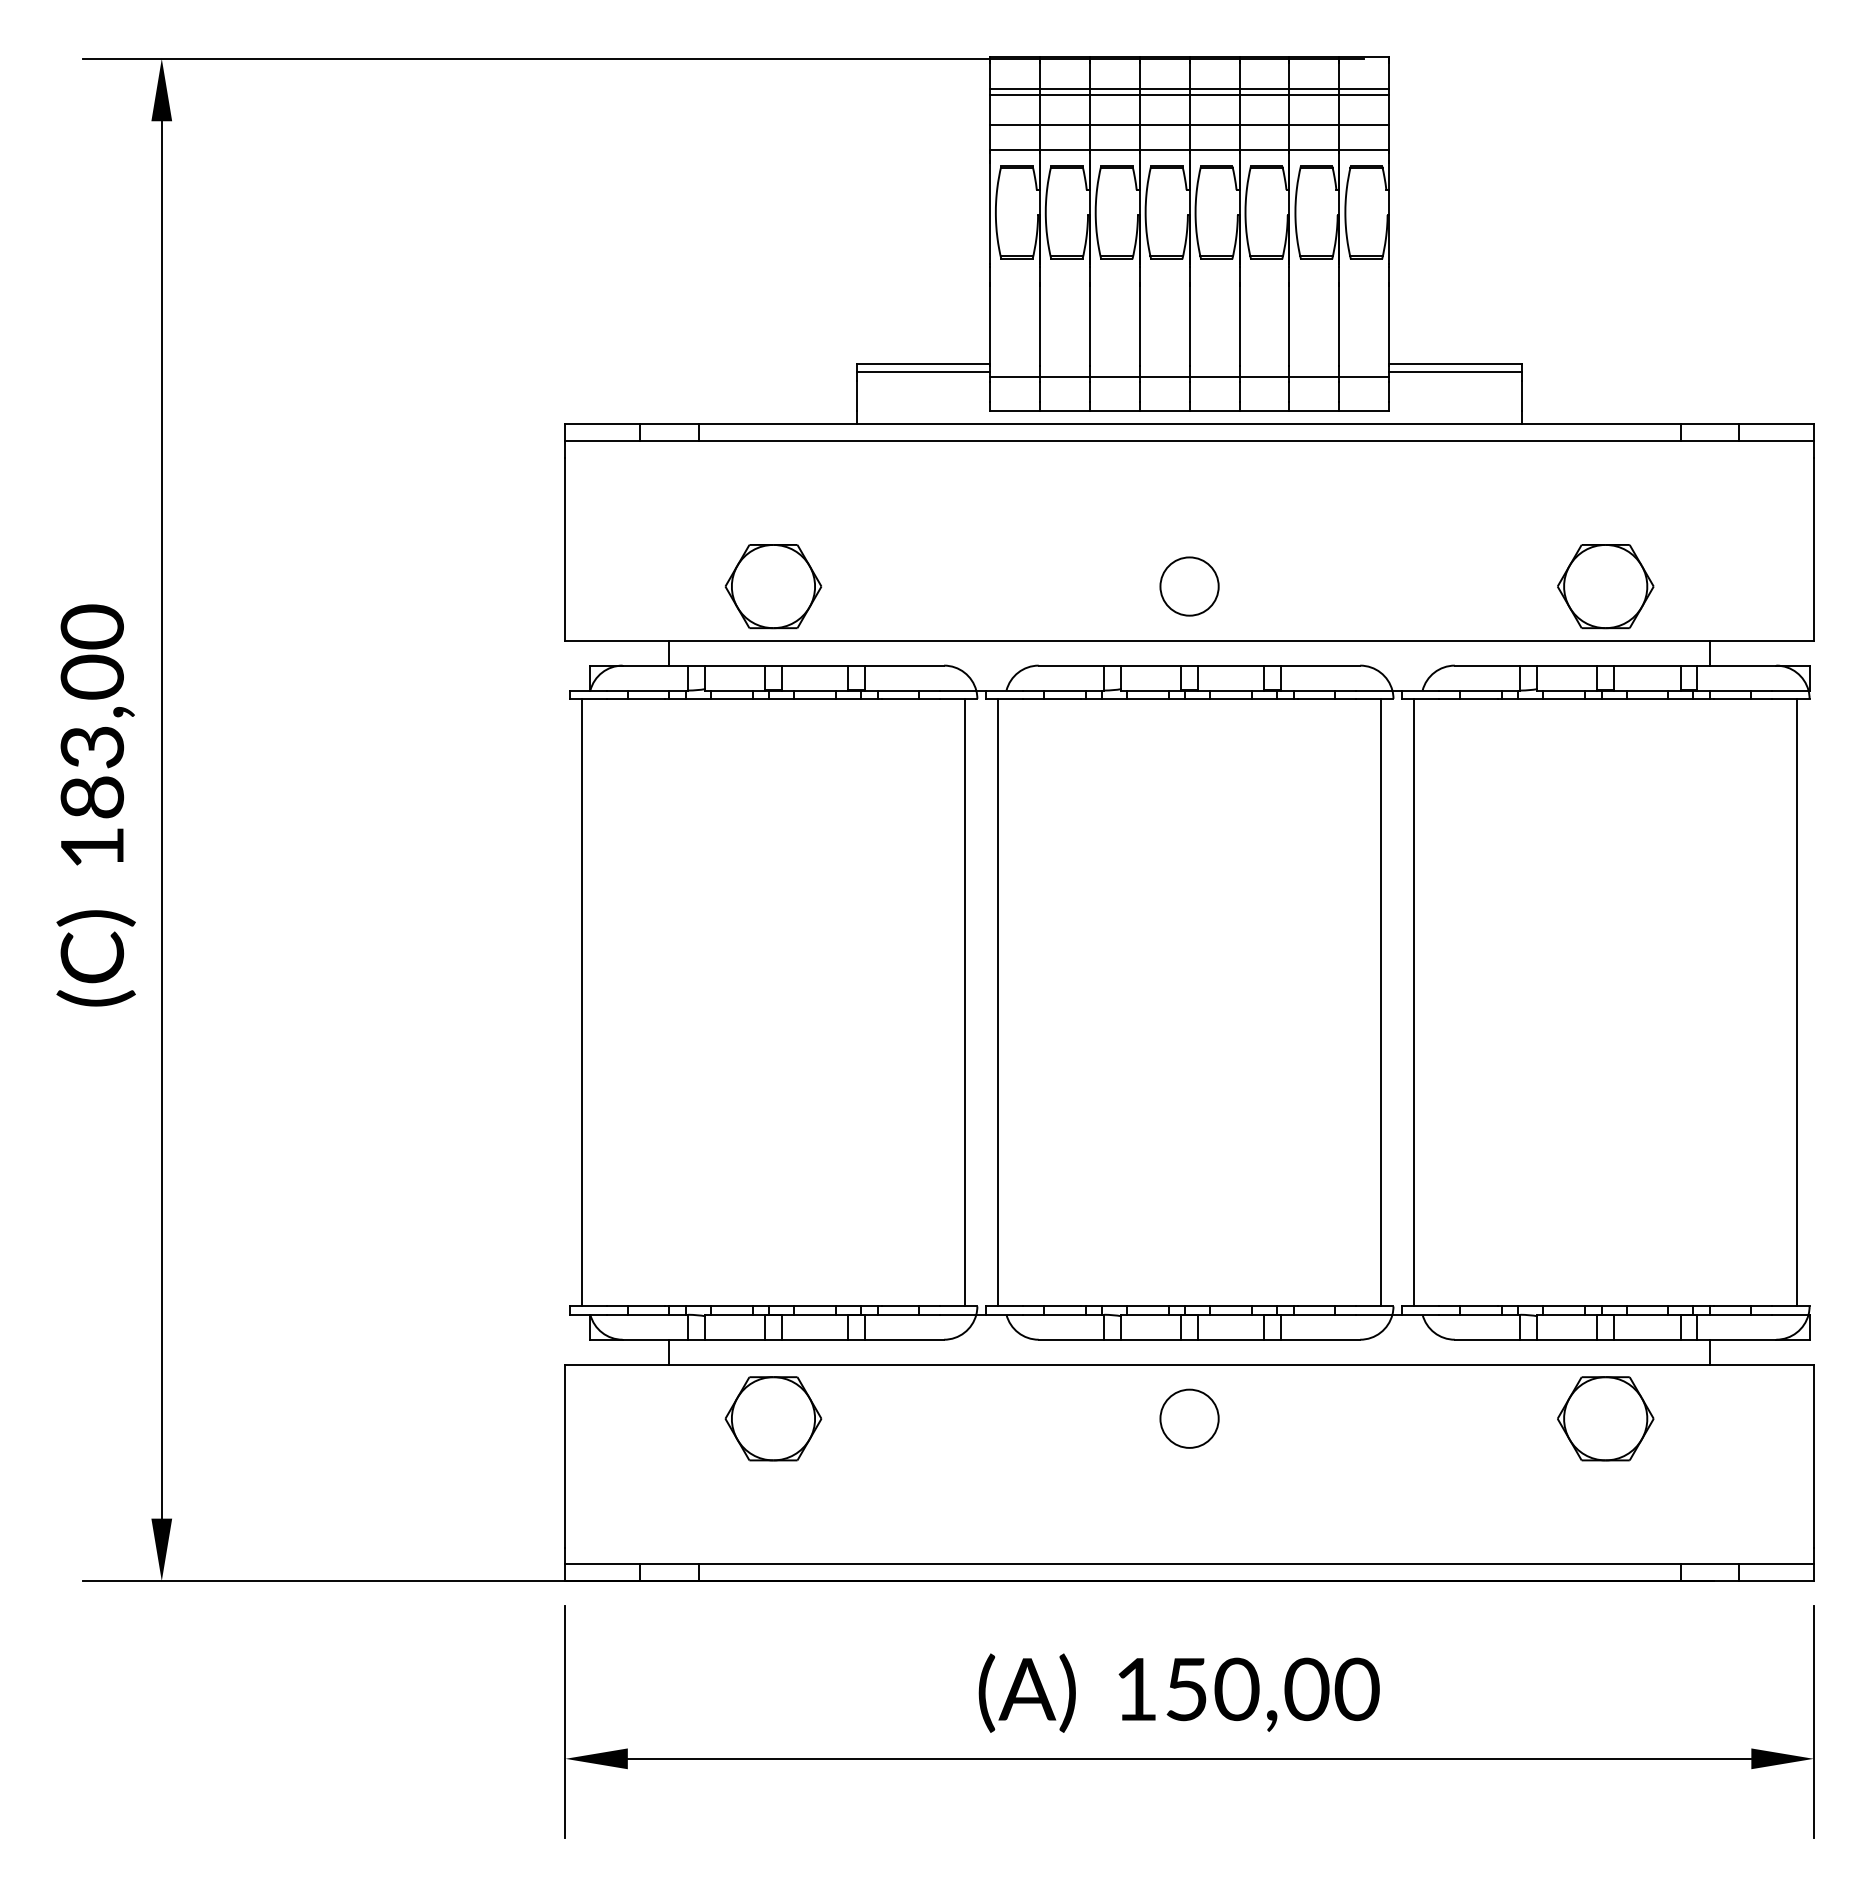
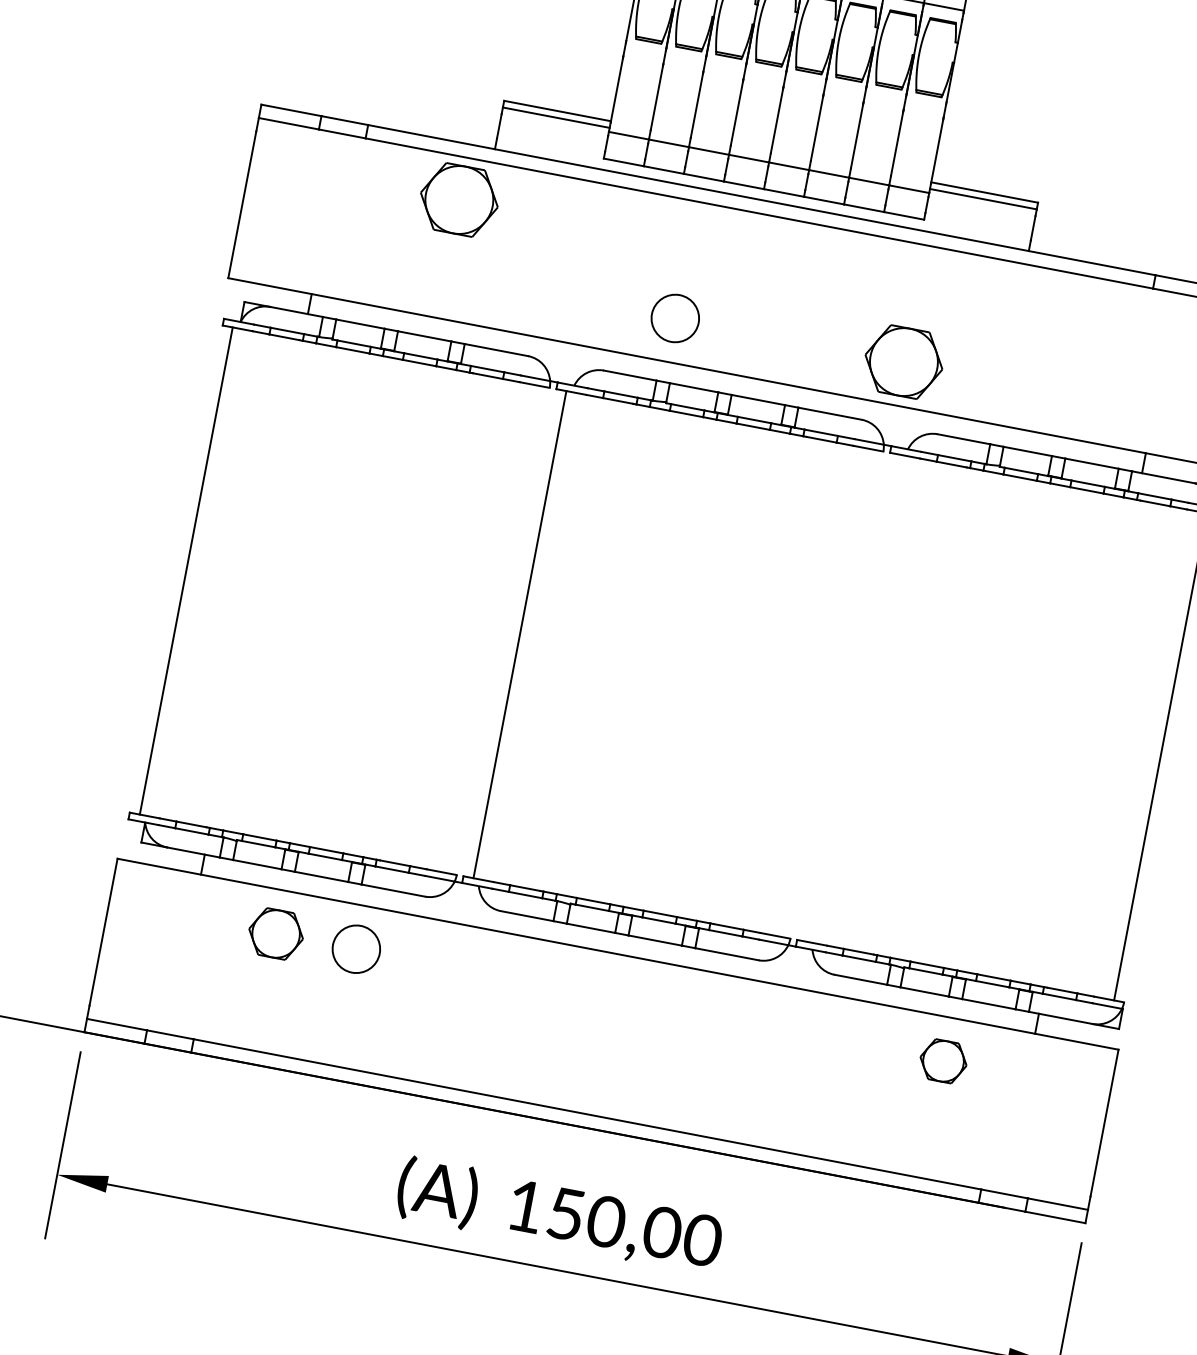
part: (773, 586) -> (459, 199), moved
circle: (1189, 586) -> (675, 318), moved
part: (1605, 586) -> (903, 362), moved
line: (964, 1002) -> (492, 629), removed
line: (1381, 1002) -> (827, 693), removed
line: (1414, 1002) -> (853, 698), removed
part: (773, 1418) -> (276, 933), size x0.7
circle: (1189, 1418) -> (356, 949), moved
part: (1605, 1418) -> (943, 1060), size x0.6

